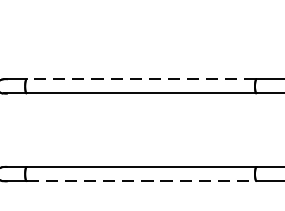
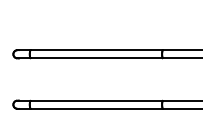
line: (141, 79) -> (96, 50), dashed -> solid
line: (142, 180) -> (97, 108), dashed -> solid

